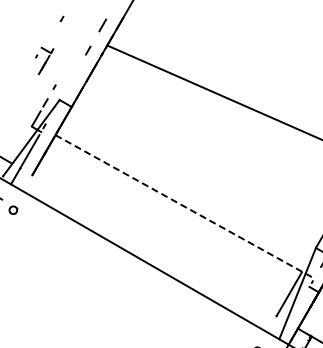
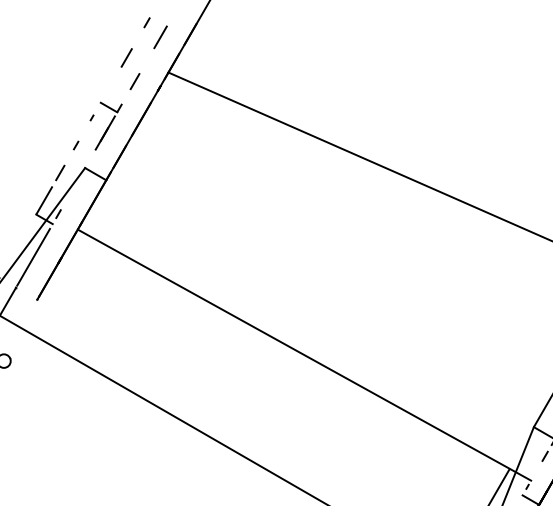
line: (61, 18) -> (146, 21), moved
line: (83, 36) -> (126, 56), added
part: (44, 60) -> (105, 125), moved
line: (184, 206) -> (303, 354), dashed -> solid

